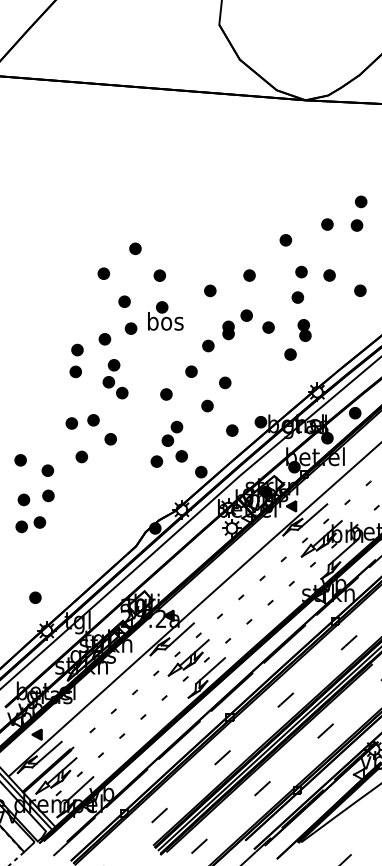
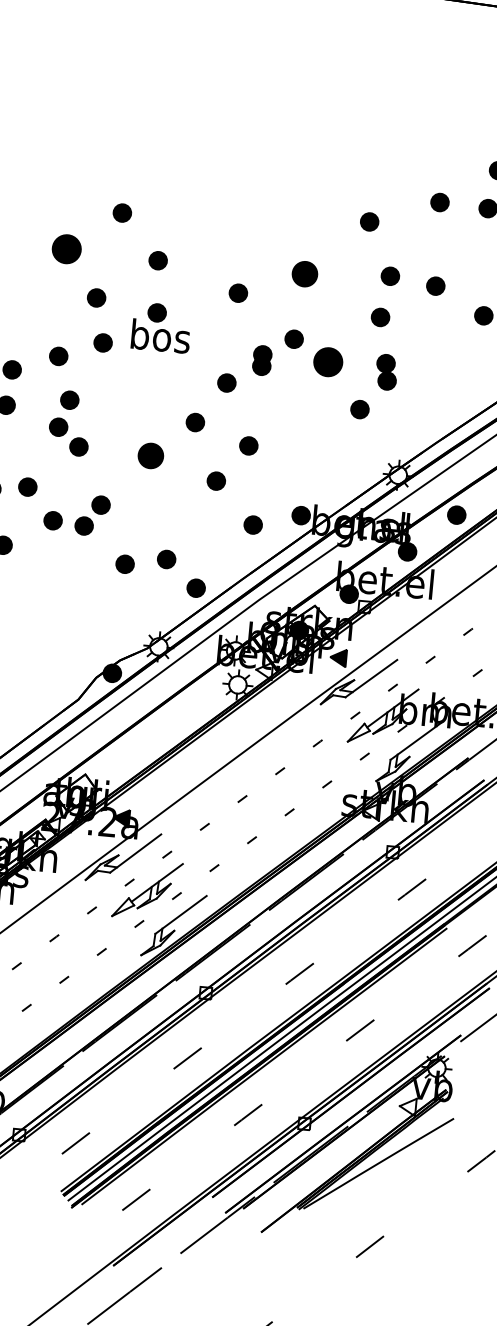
part: (103, 273) -> (66, 248), size x1.6
part: (249, 275) -> (304, 274), size x1.4
part: (268, 327) -> (328, 361), size x1.6
part: (166, 394) -> (151, 456), size x1.4
part: (172, 433) -> (92, 514), moved

